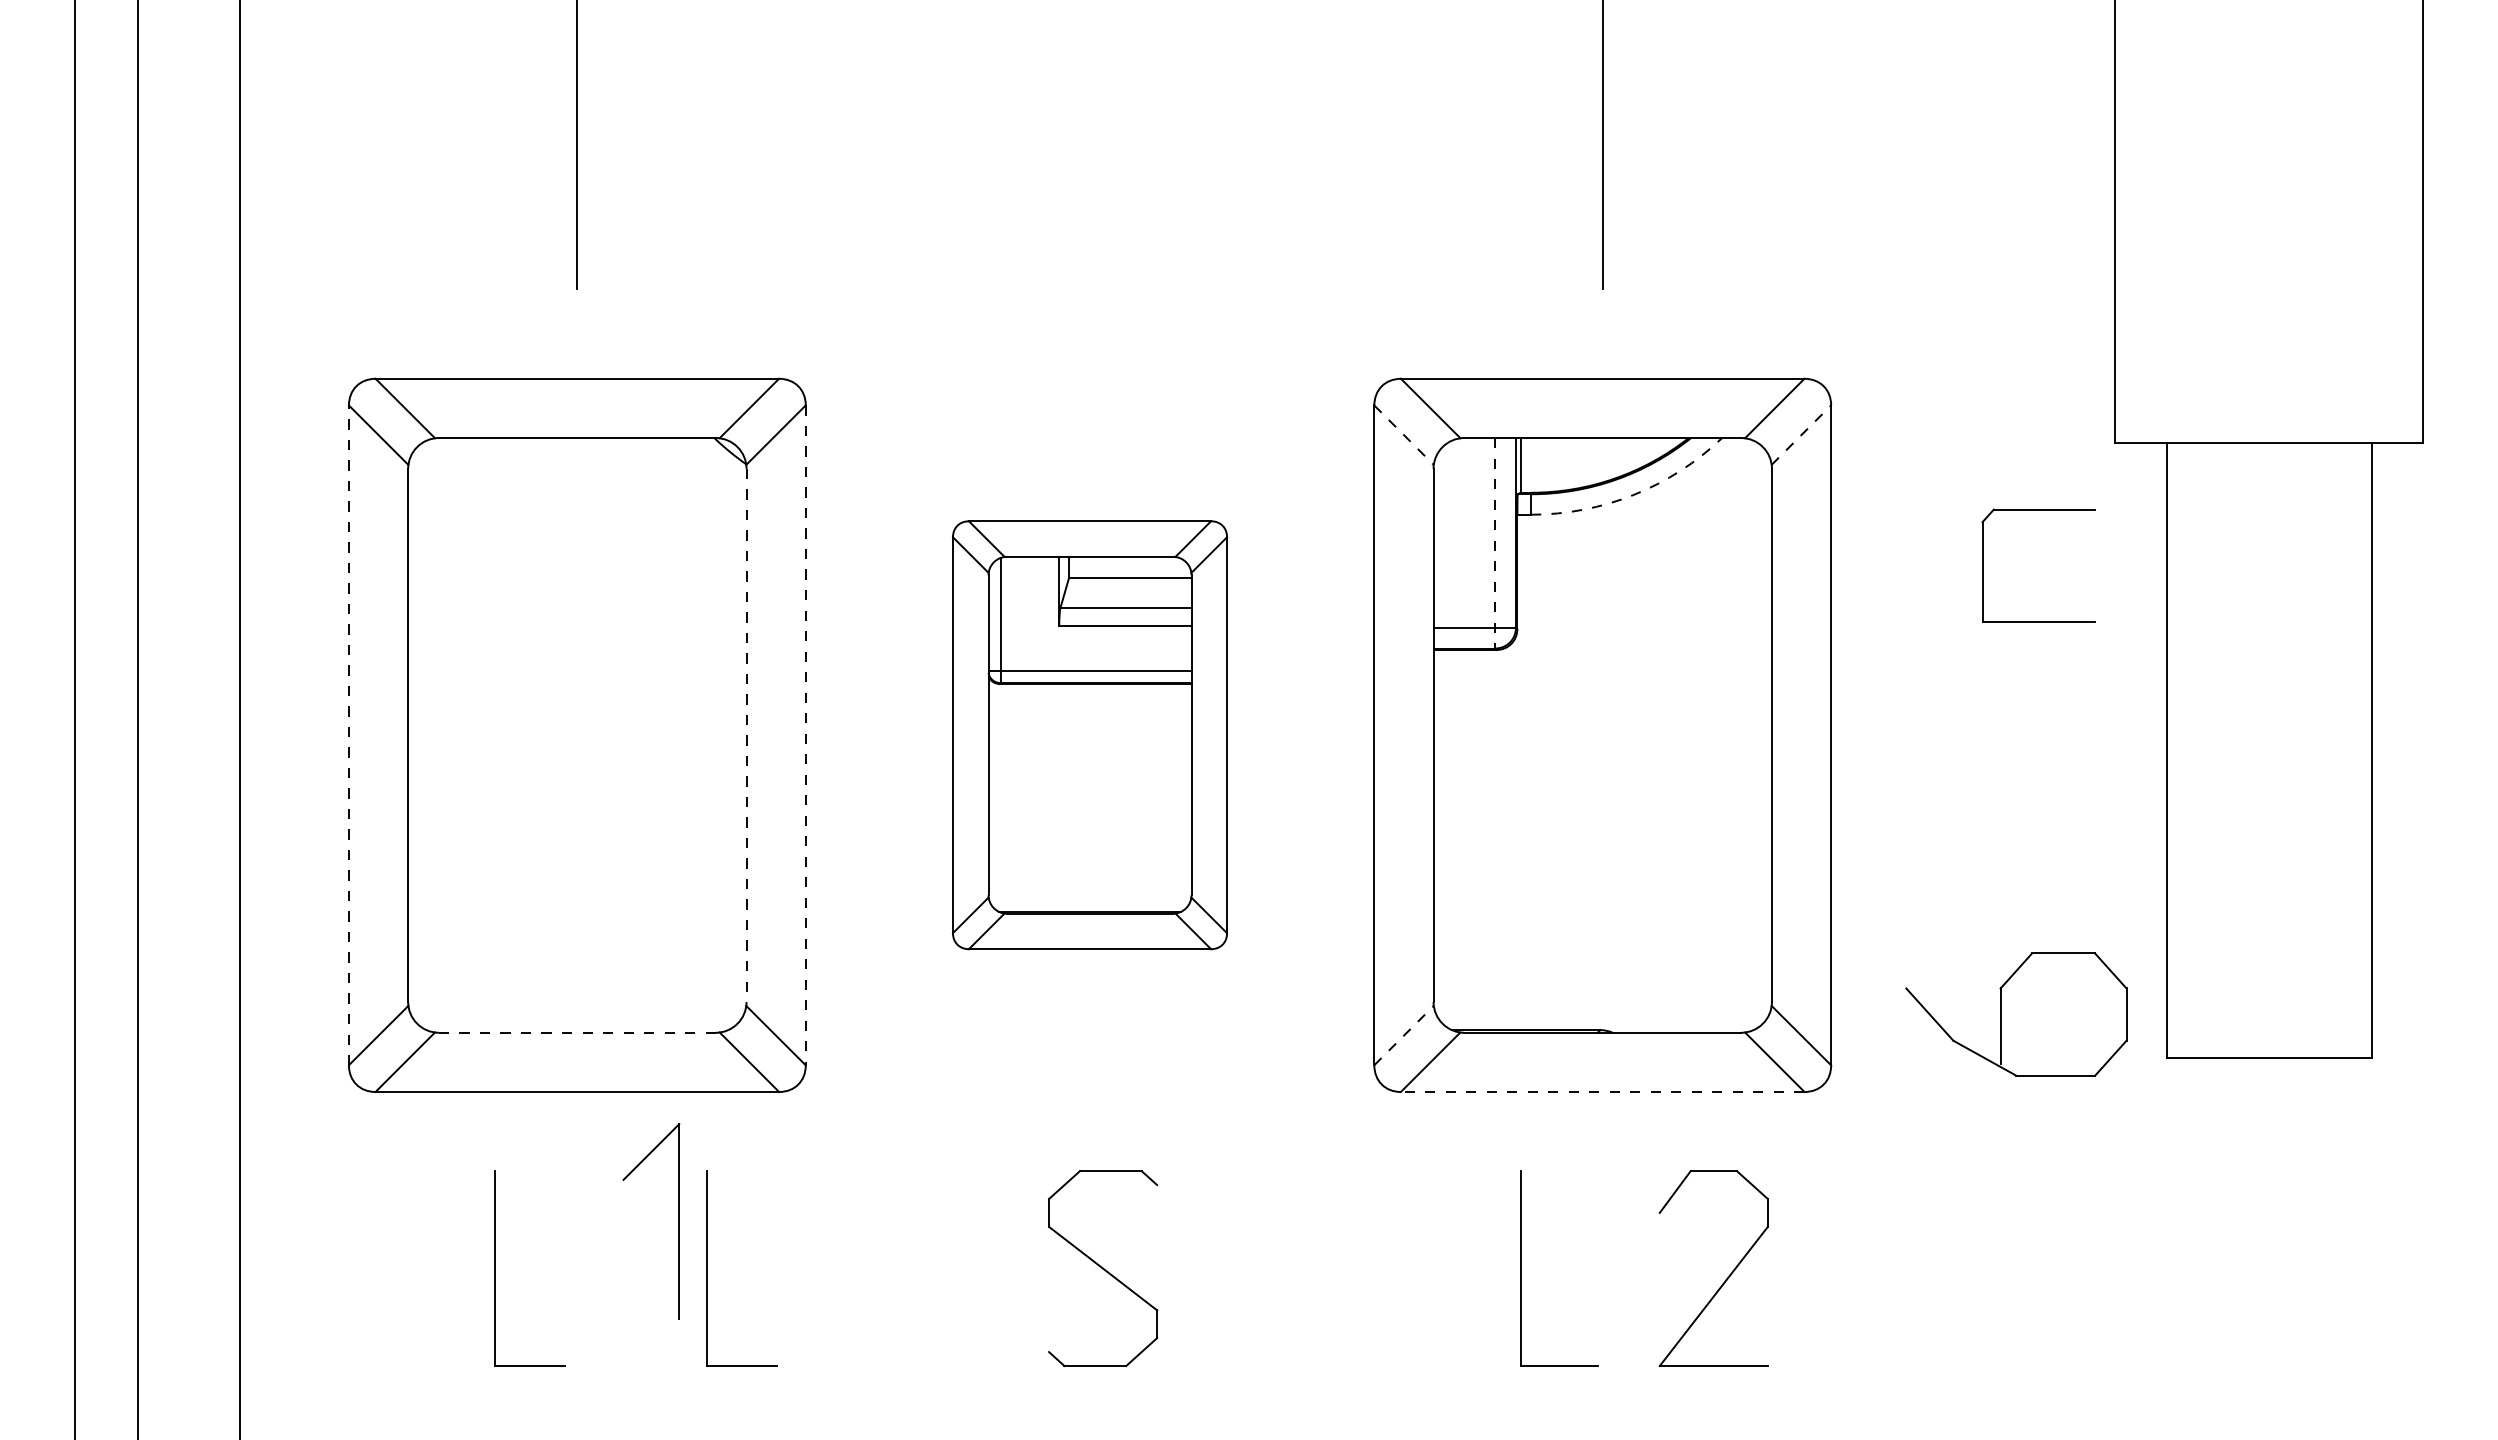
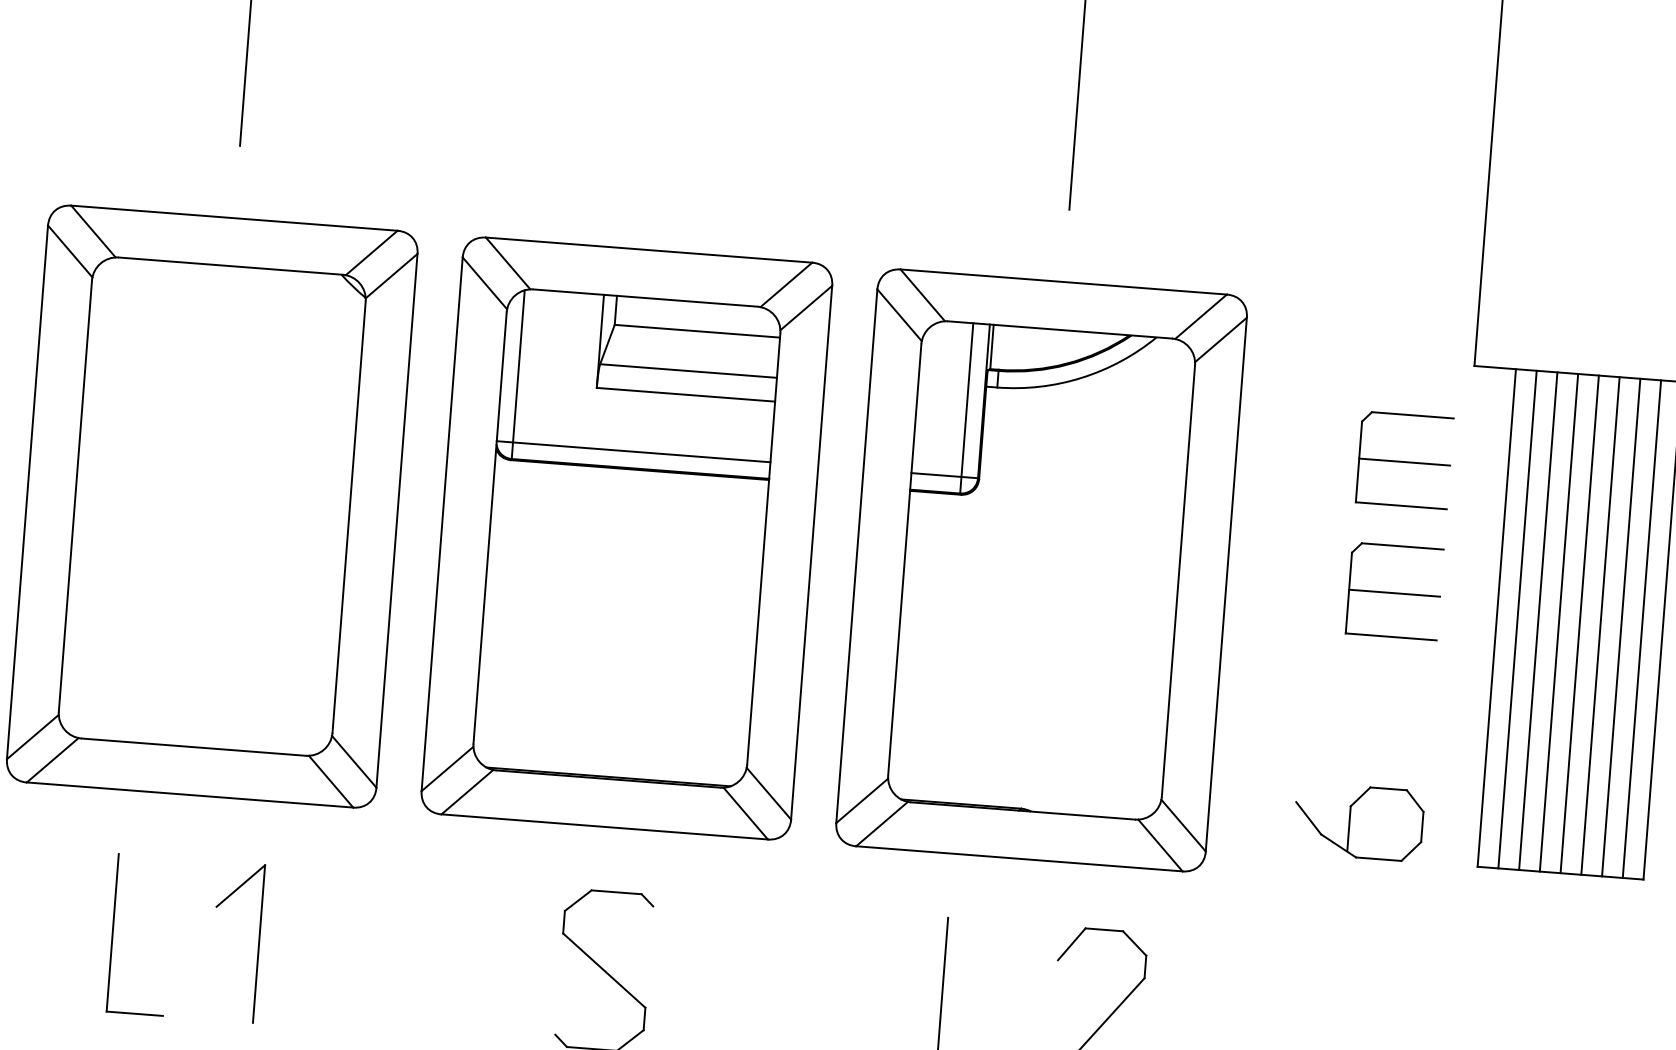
line: (1801, 434) -> (1221, 339), dashed -> solid
line: (1404, 435) -> (899, 315), dashed -> solid
arc: (1633, 494) -> (1081, 377), dashed -> solid
line: (1495, 543) -> (966, 408), dashed -> solid
line: (2038, 567) -> (1404, 461), added
part: (2038, 727) -> (1394, 591), added
part: (1089, 734) -> (626, 537), size x1.67
line: (348, 735) -> (27, 492), dashed -> solid
line: (746, 735) -> (349, 517), dashed -> solid
line: (805, 735) -> (396, 520), dashed -> solid
line: (2192, 750) -> (1517, 619), added
line: (2218, 750) -> (1538, 620), added
line: (2243, 750) -> (1558, 622), added
line: (2269, 750) -> (1579, 624), added
line: (2294, 750) -> (1600, 625), added
line: (2320, 750) -> (1621, 627), added
line: (2346, 750) -> (1642, 628), added
part: (2015, 1014) -> (1358, 821), size x0.71
line: (576, 1032) -> (193, 746), dashed -> solid
line: (1404, 1035) -> (862, 800), dashed -> solid
line: (1602, 1091) -> (1019, 858), dashed -> solid
part: (678, 1221) -> (258, 943), moved
part: (707, 1268) -> (284, 945), removed

